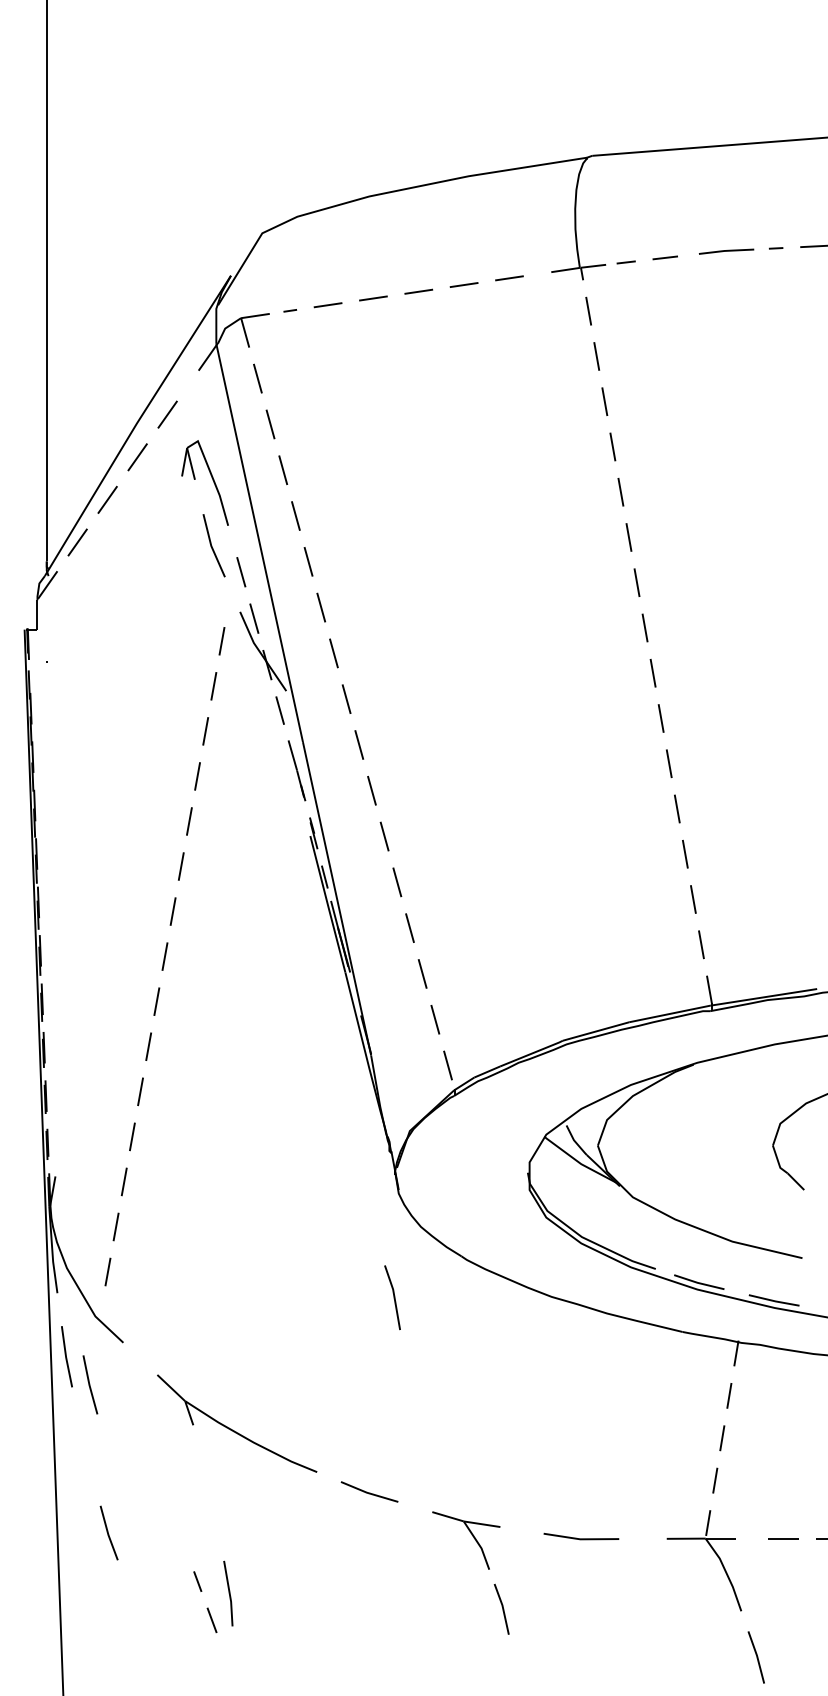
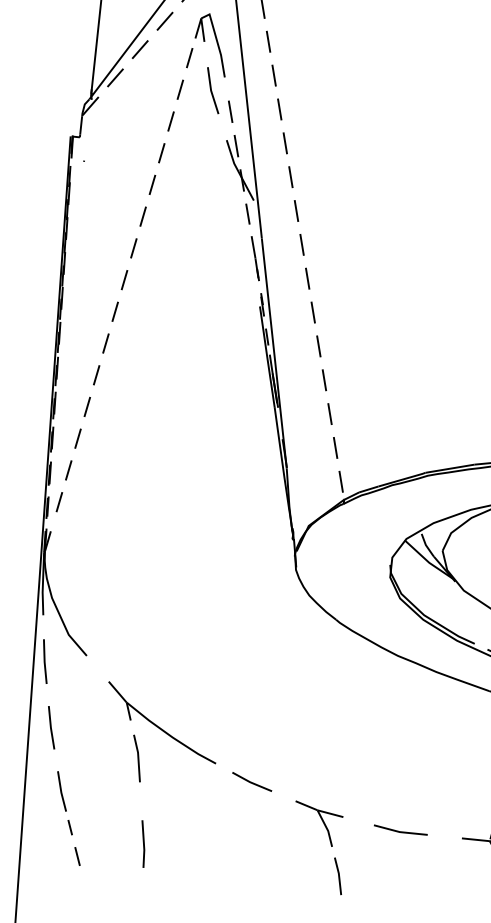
line: (164, 956) -> (124, 279), moved
curve: (393, 1297) -> (137, 758), moved
curve: (90, 1384) -> (51, 727), moved
line: (207, 1607) -> (75, 846), moved

